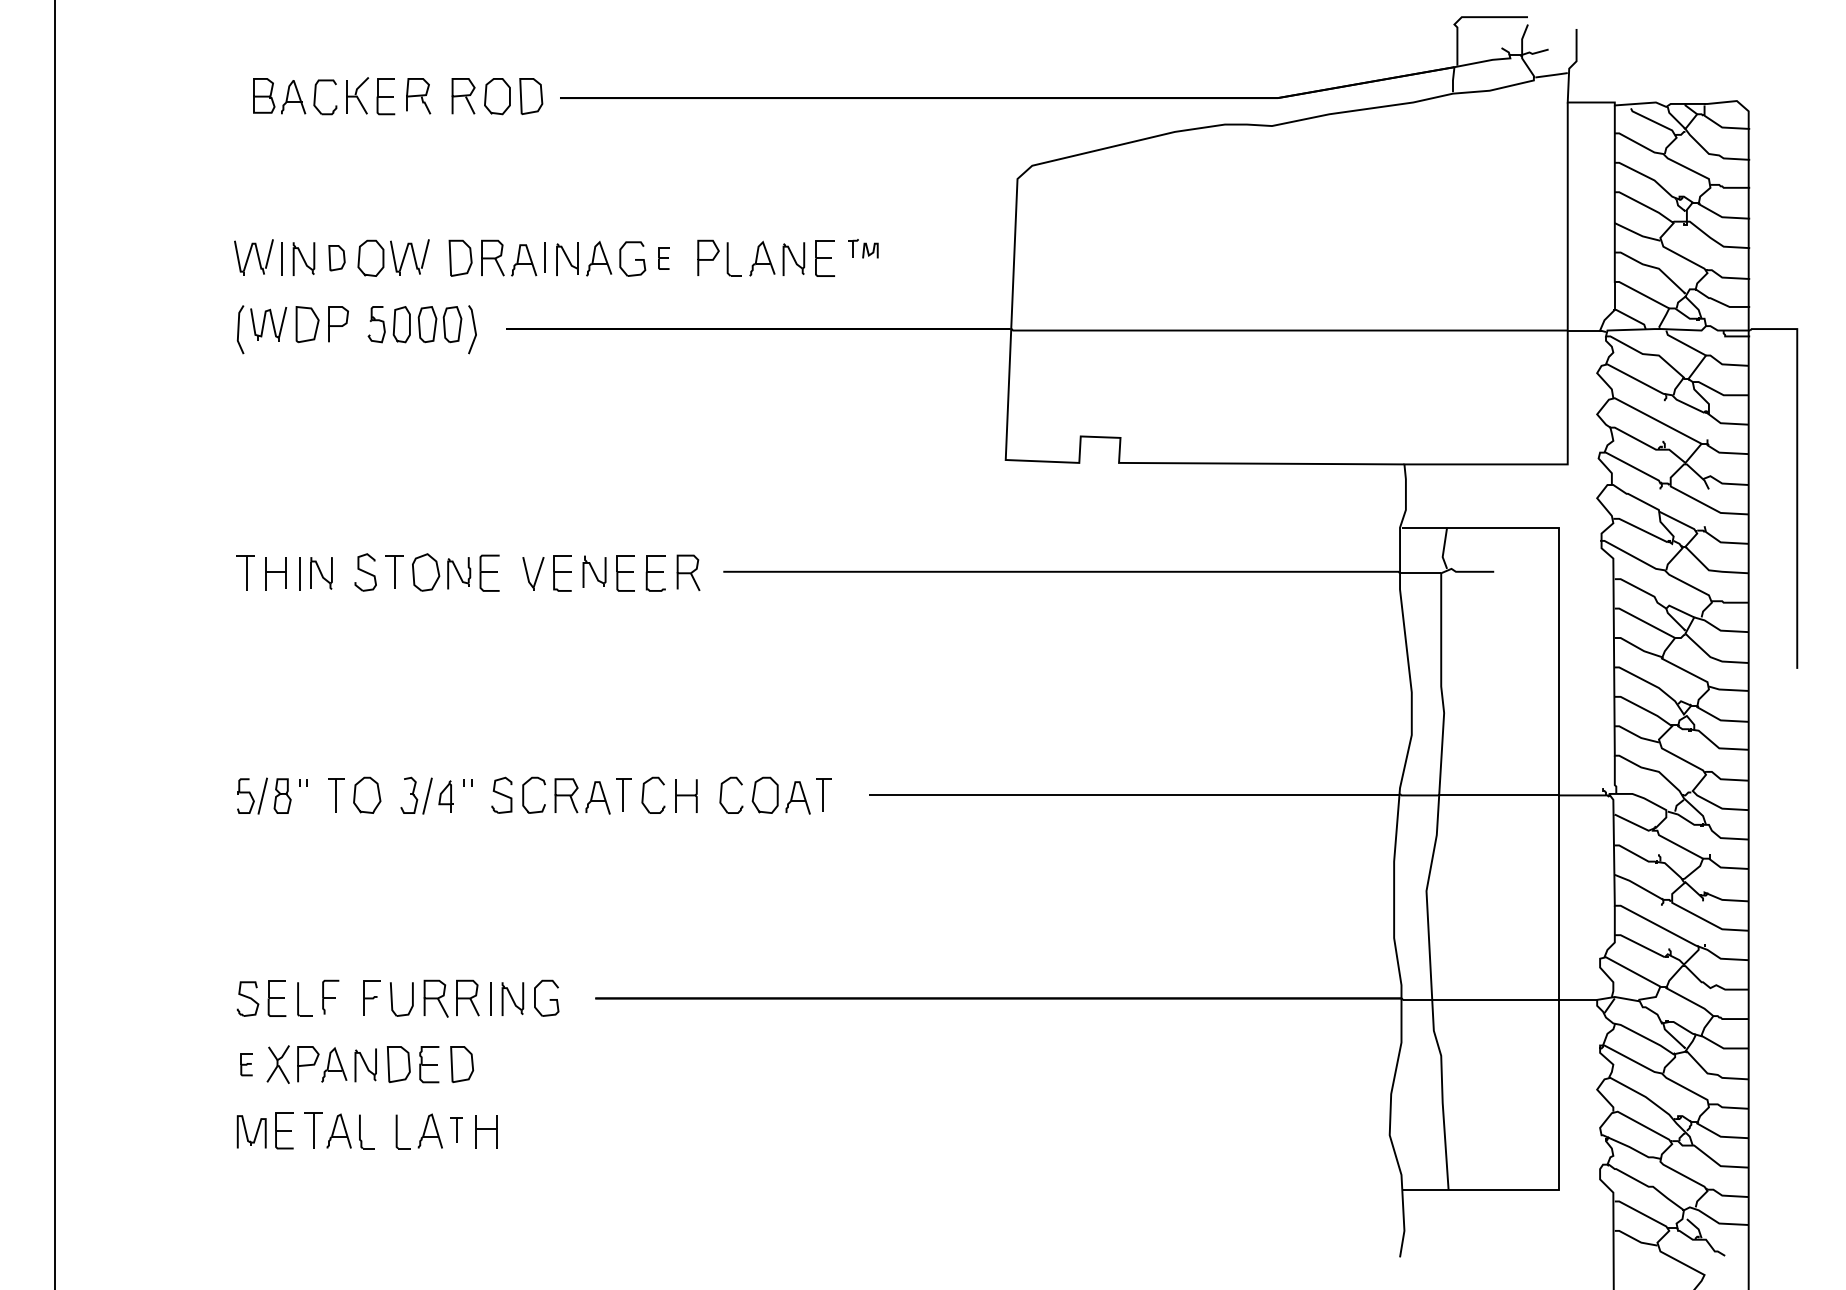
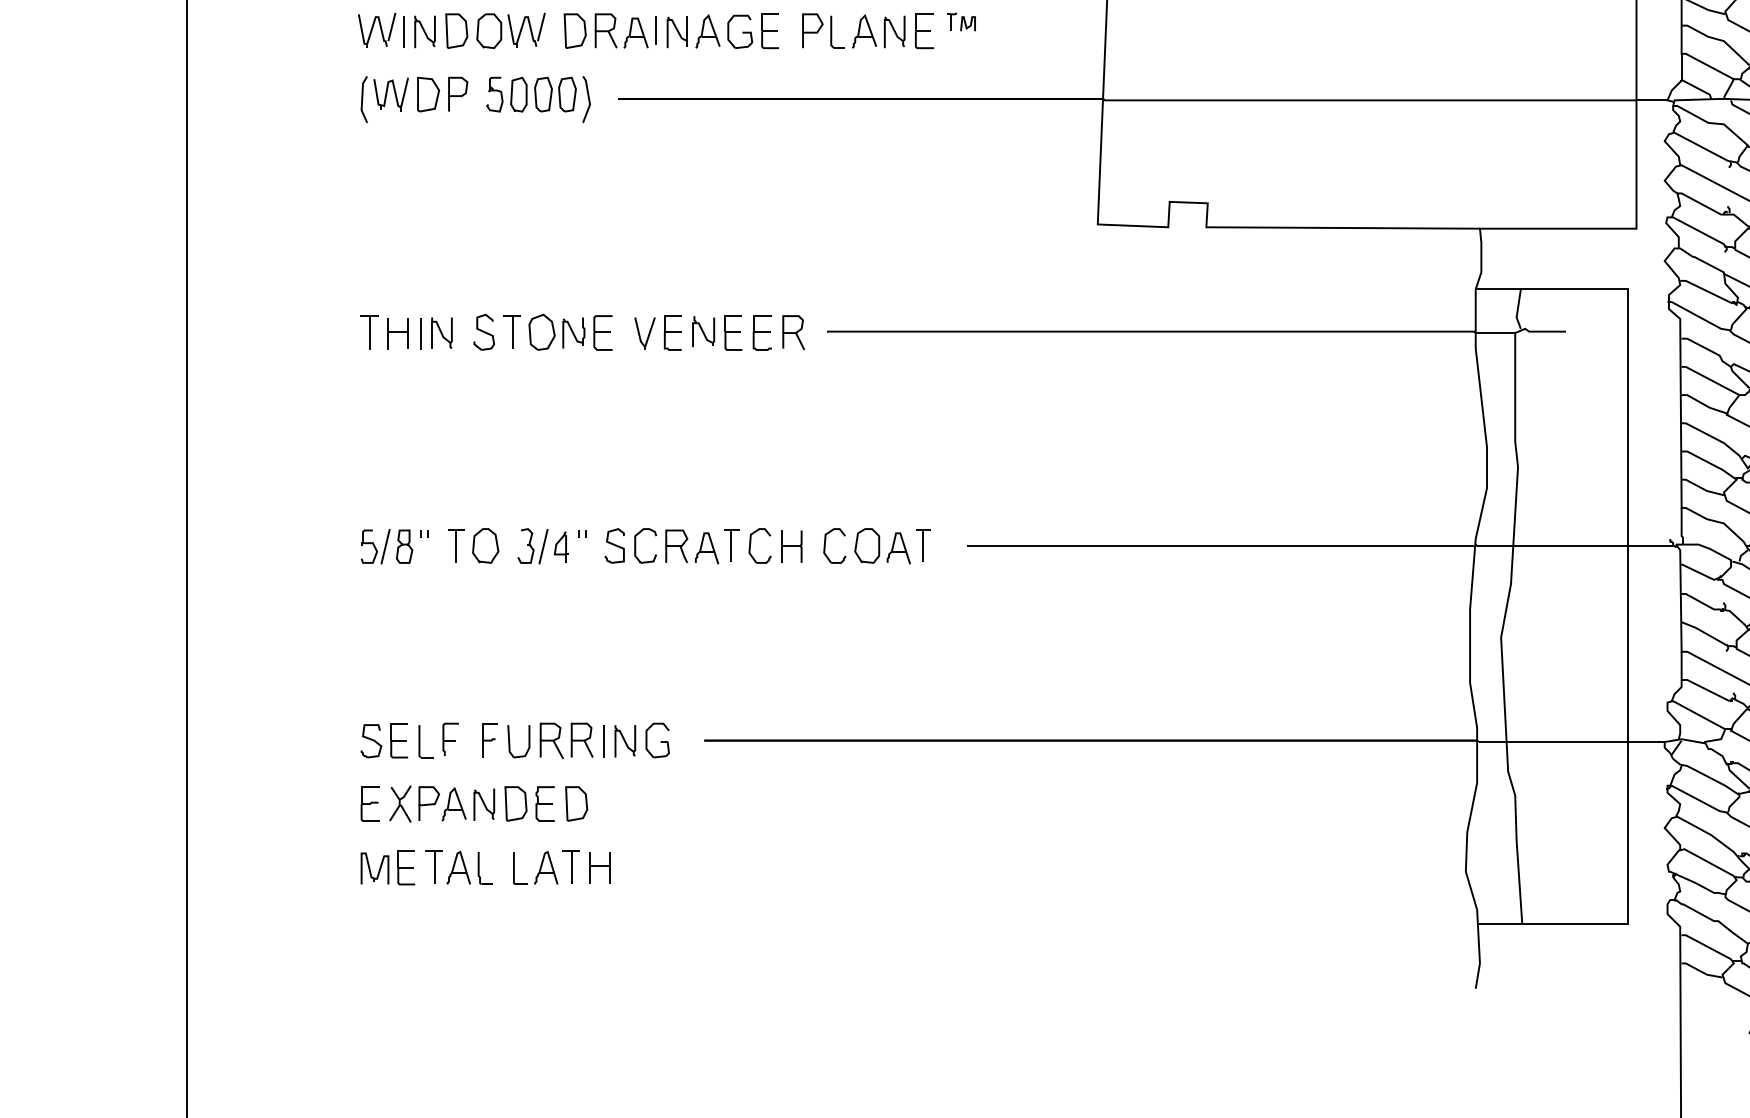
part: (336, 257) -> (456, 30), size x1.43
part: (663, 258) -> (769, 31), size x1.67
part: (246, 1064) -> (369, 803), size x1.67
part: (456, 1130) -> (571, 867), size x1.43

